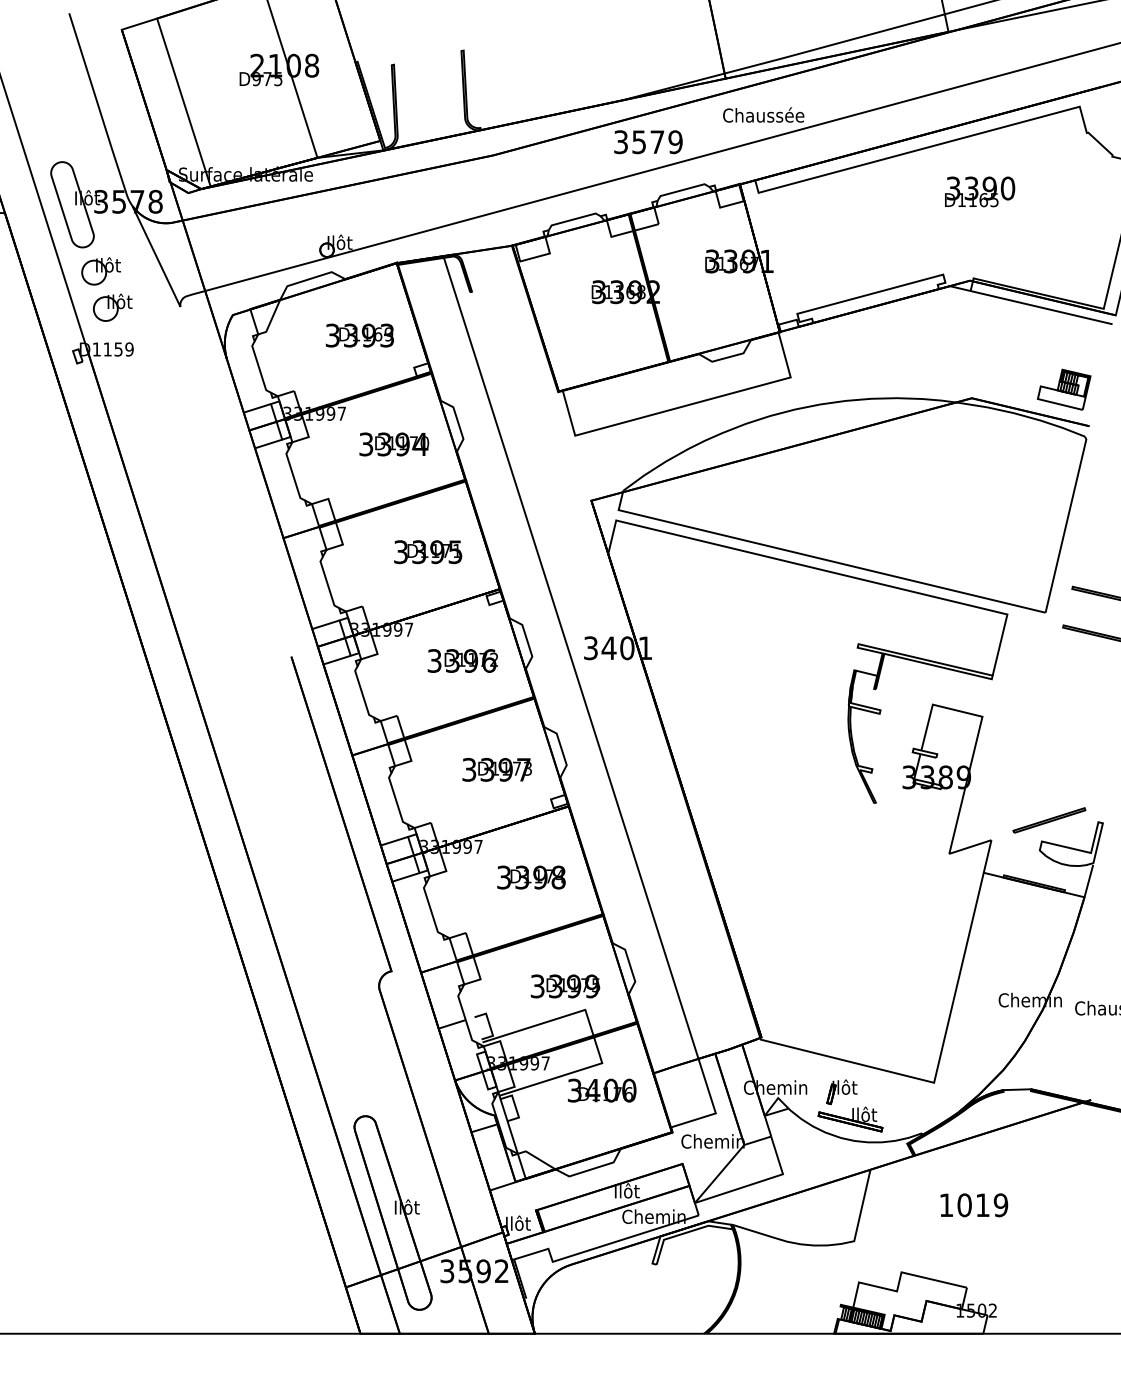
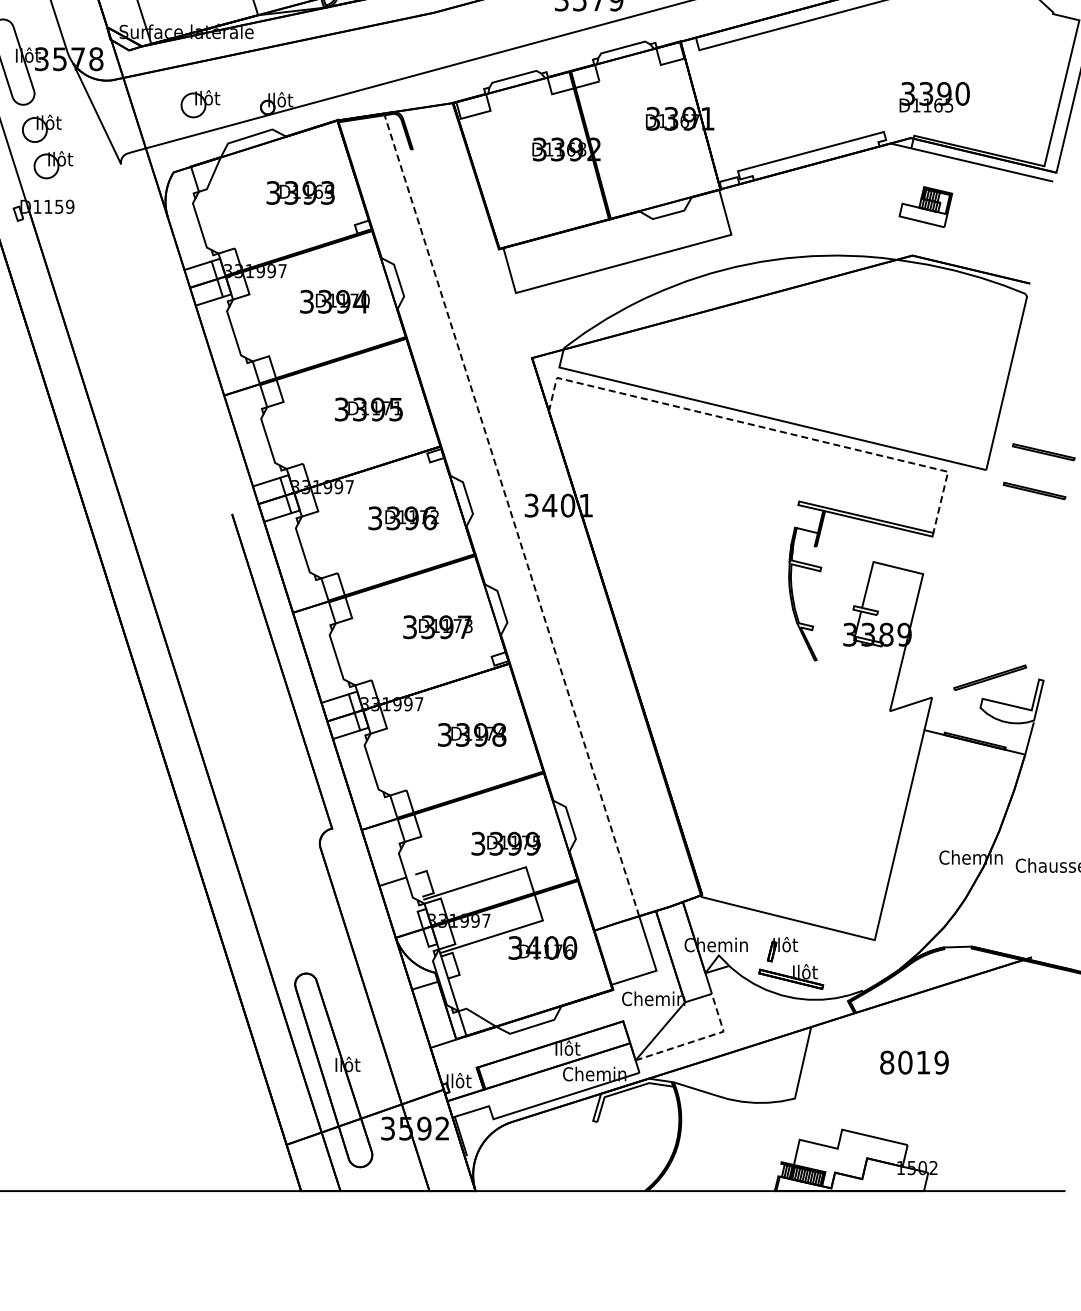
text: (980, 191) -> (935, 96), moved
part: (259, 246) -> (200, 103), added
part: (1064, 389) -> (926, 206), moved
line: (825, 570) -> (766, 427), solid -> dashed
line: (571, 657) -> (512, 514), solid -> dashed
line: (758, 1182) -> (699, 1039), solid -> dashed
text: (946, 1205) -> (887, 1062), 1019 -> 8019

